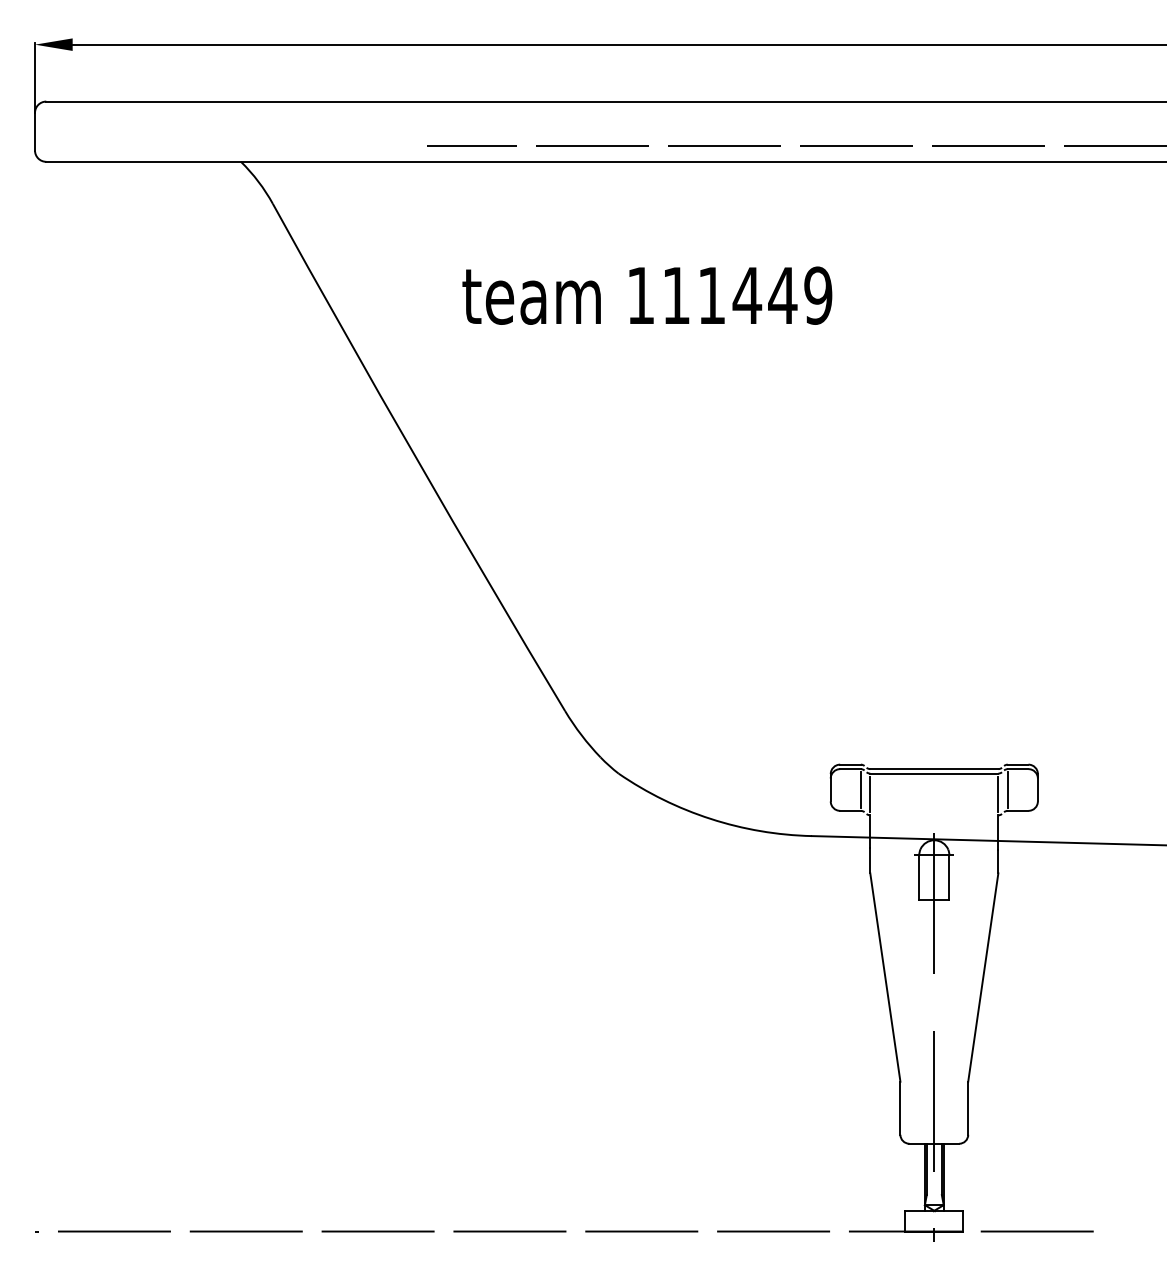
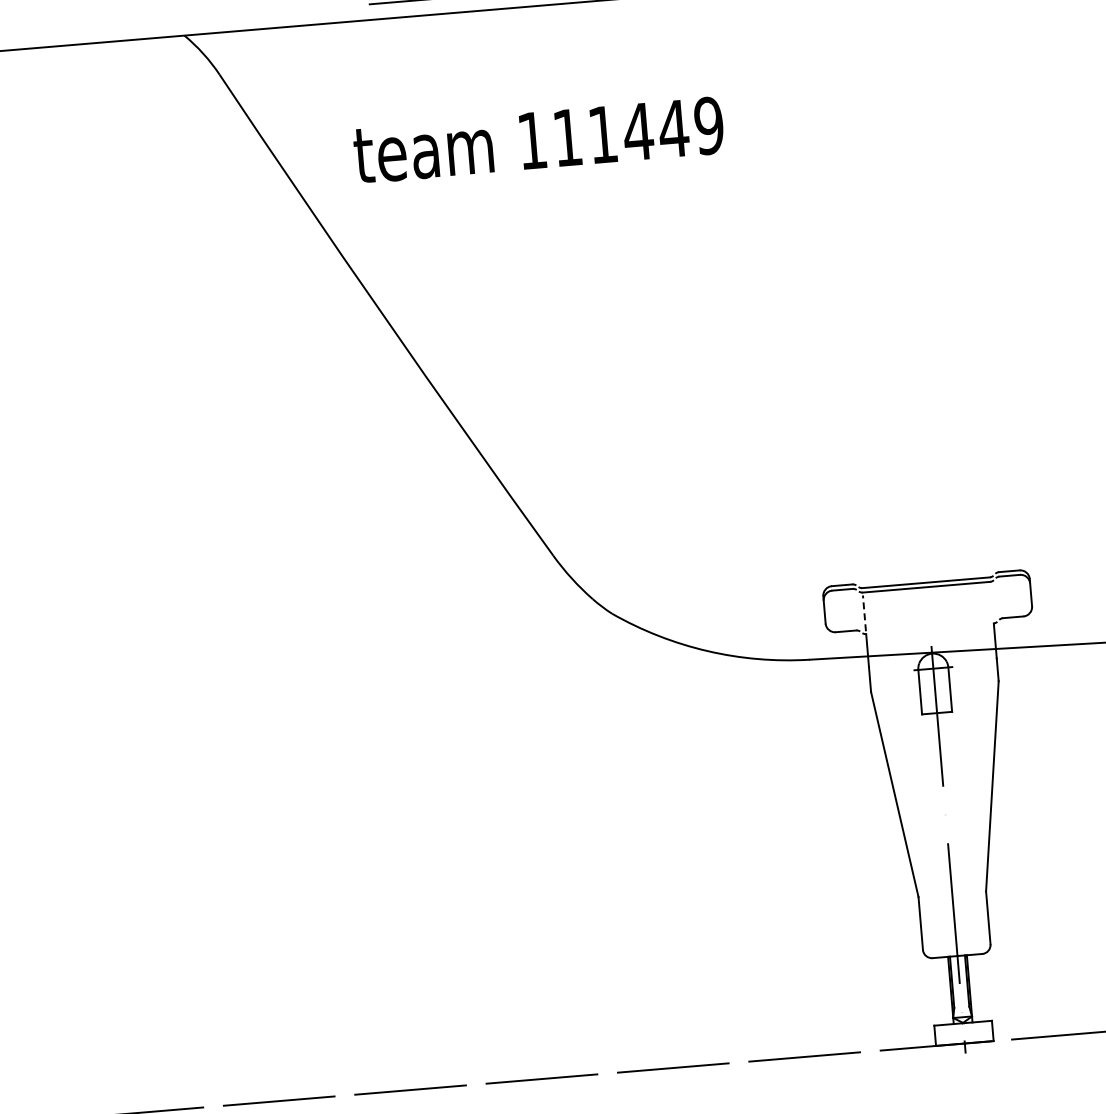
text: (647, 295) -> (538, 139), moved
line: (860, 789) -> (854, 609), removed
line: (1007, 789) -> (1000, 596), removed
line: (870, 794) -> (864, 613), solid -> dashed
line: (998, 794) -> (992, 602), removed

